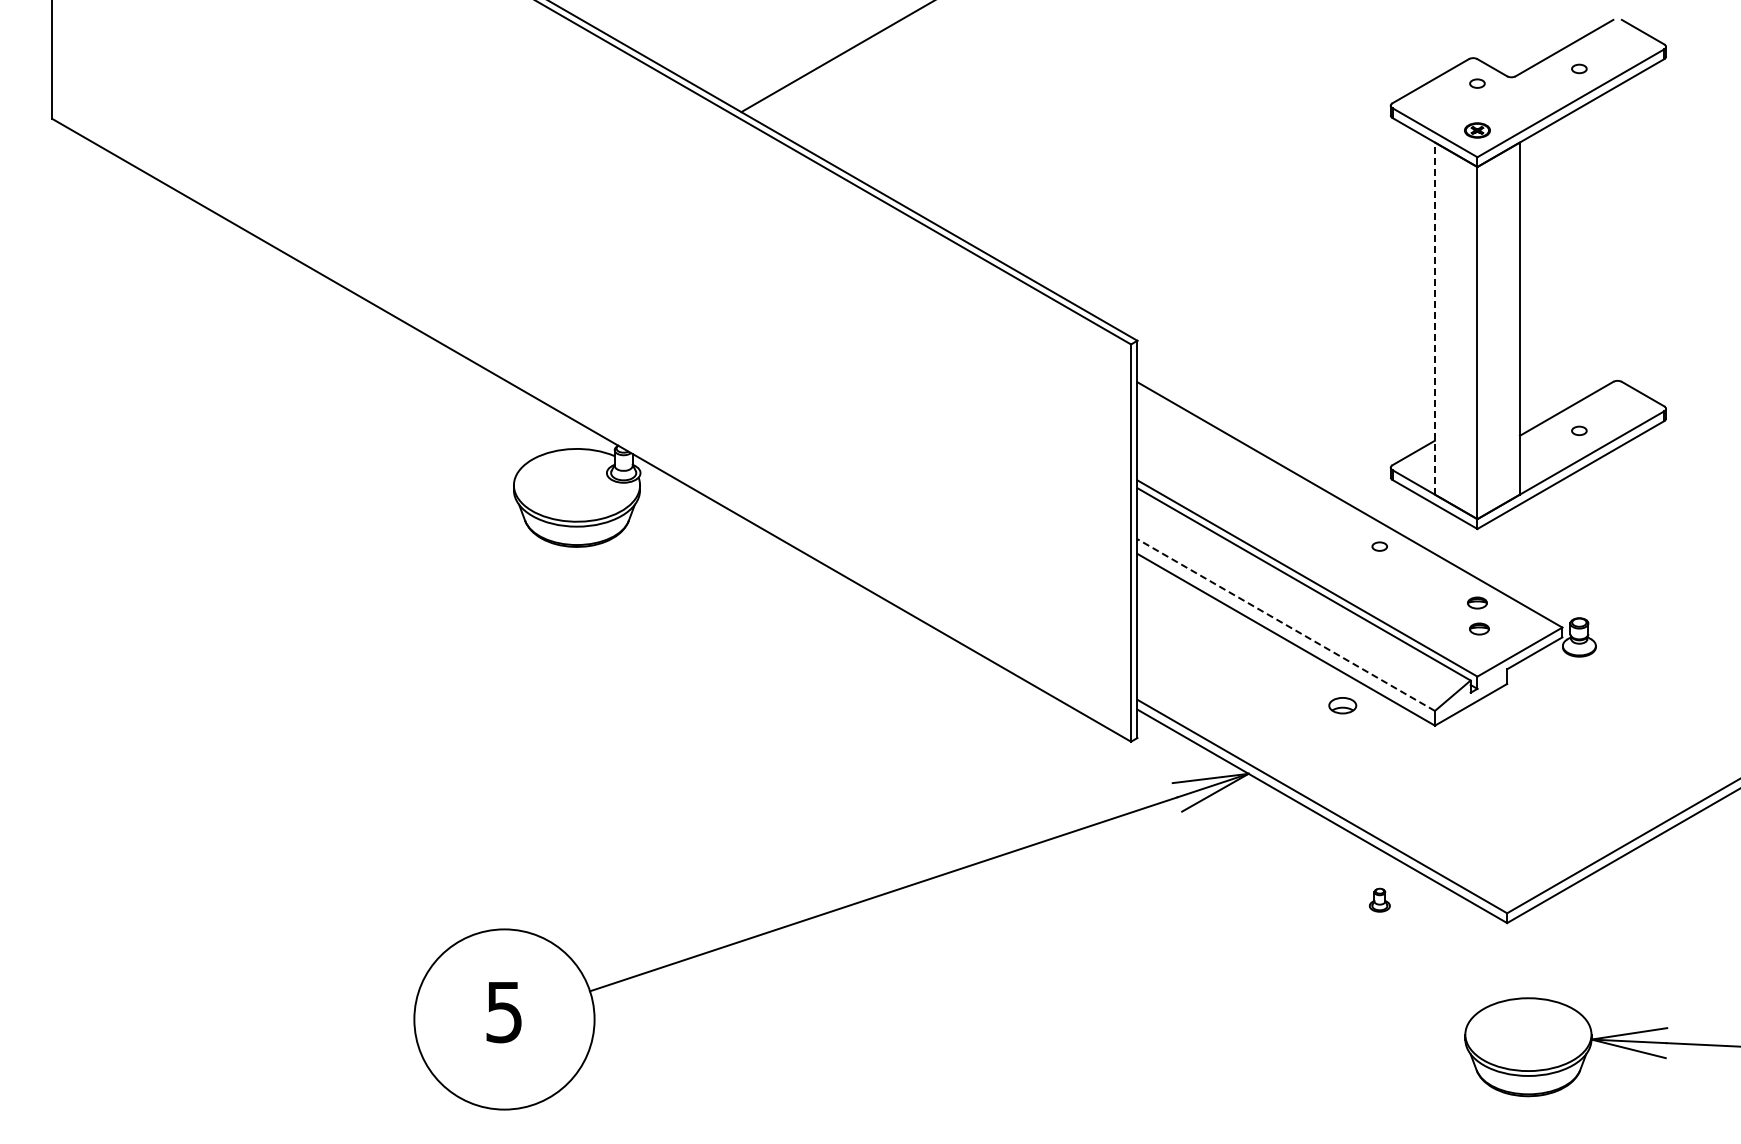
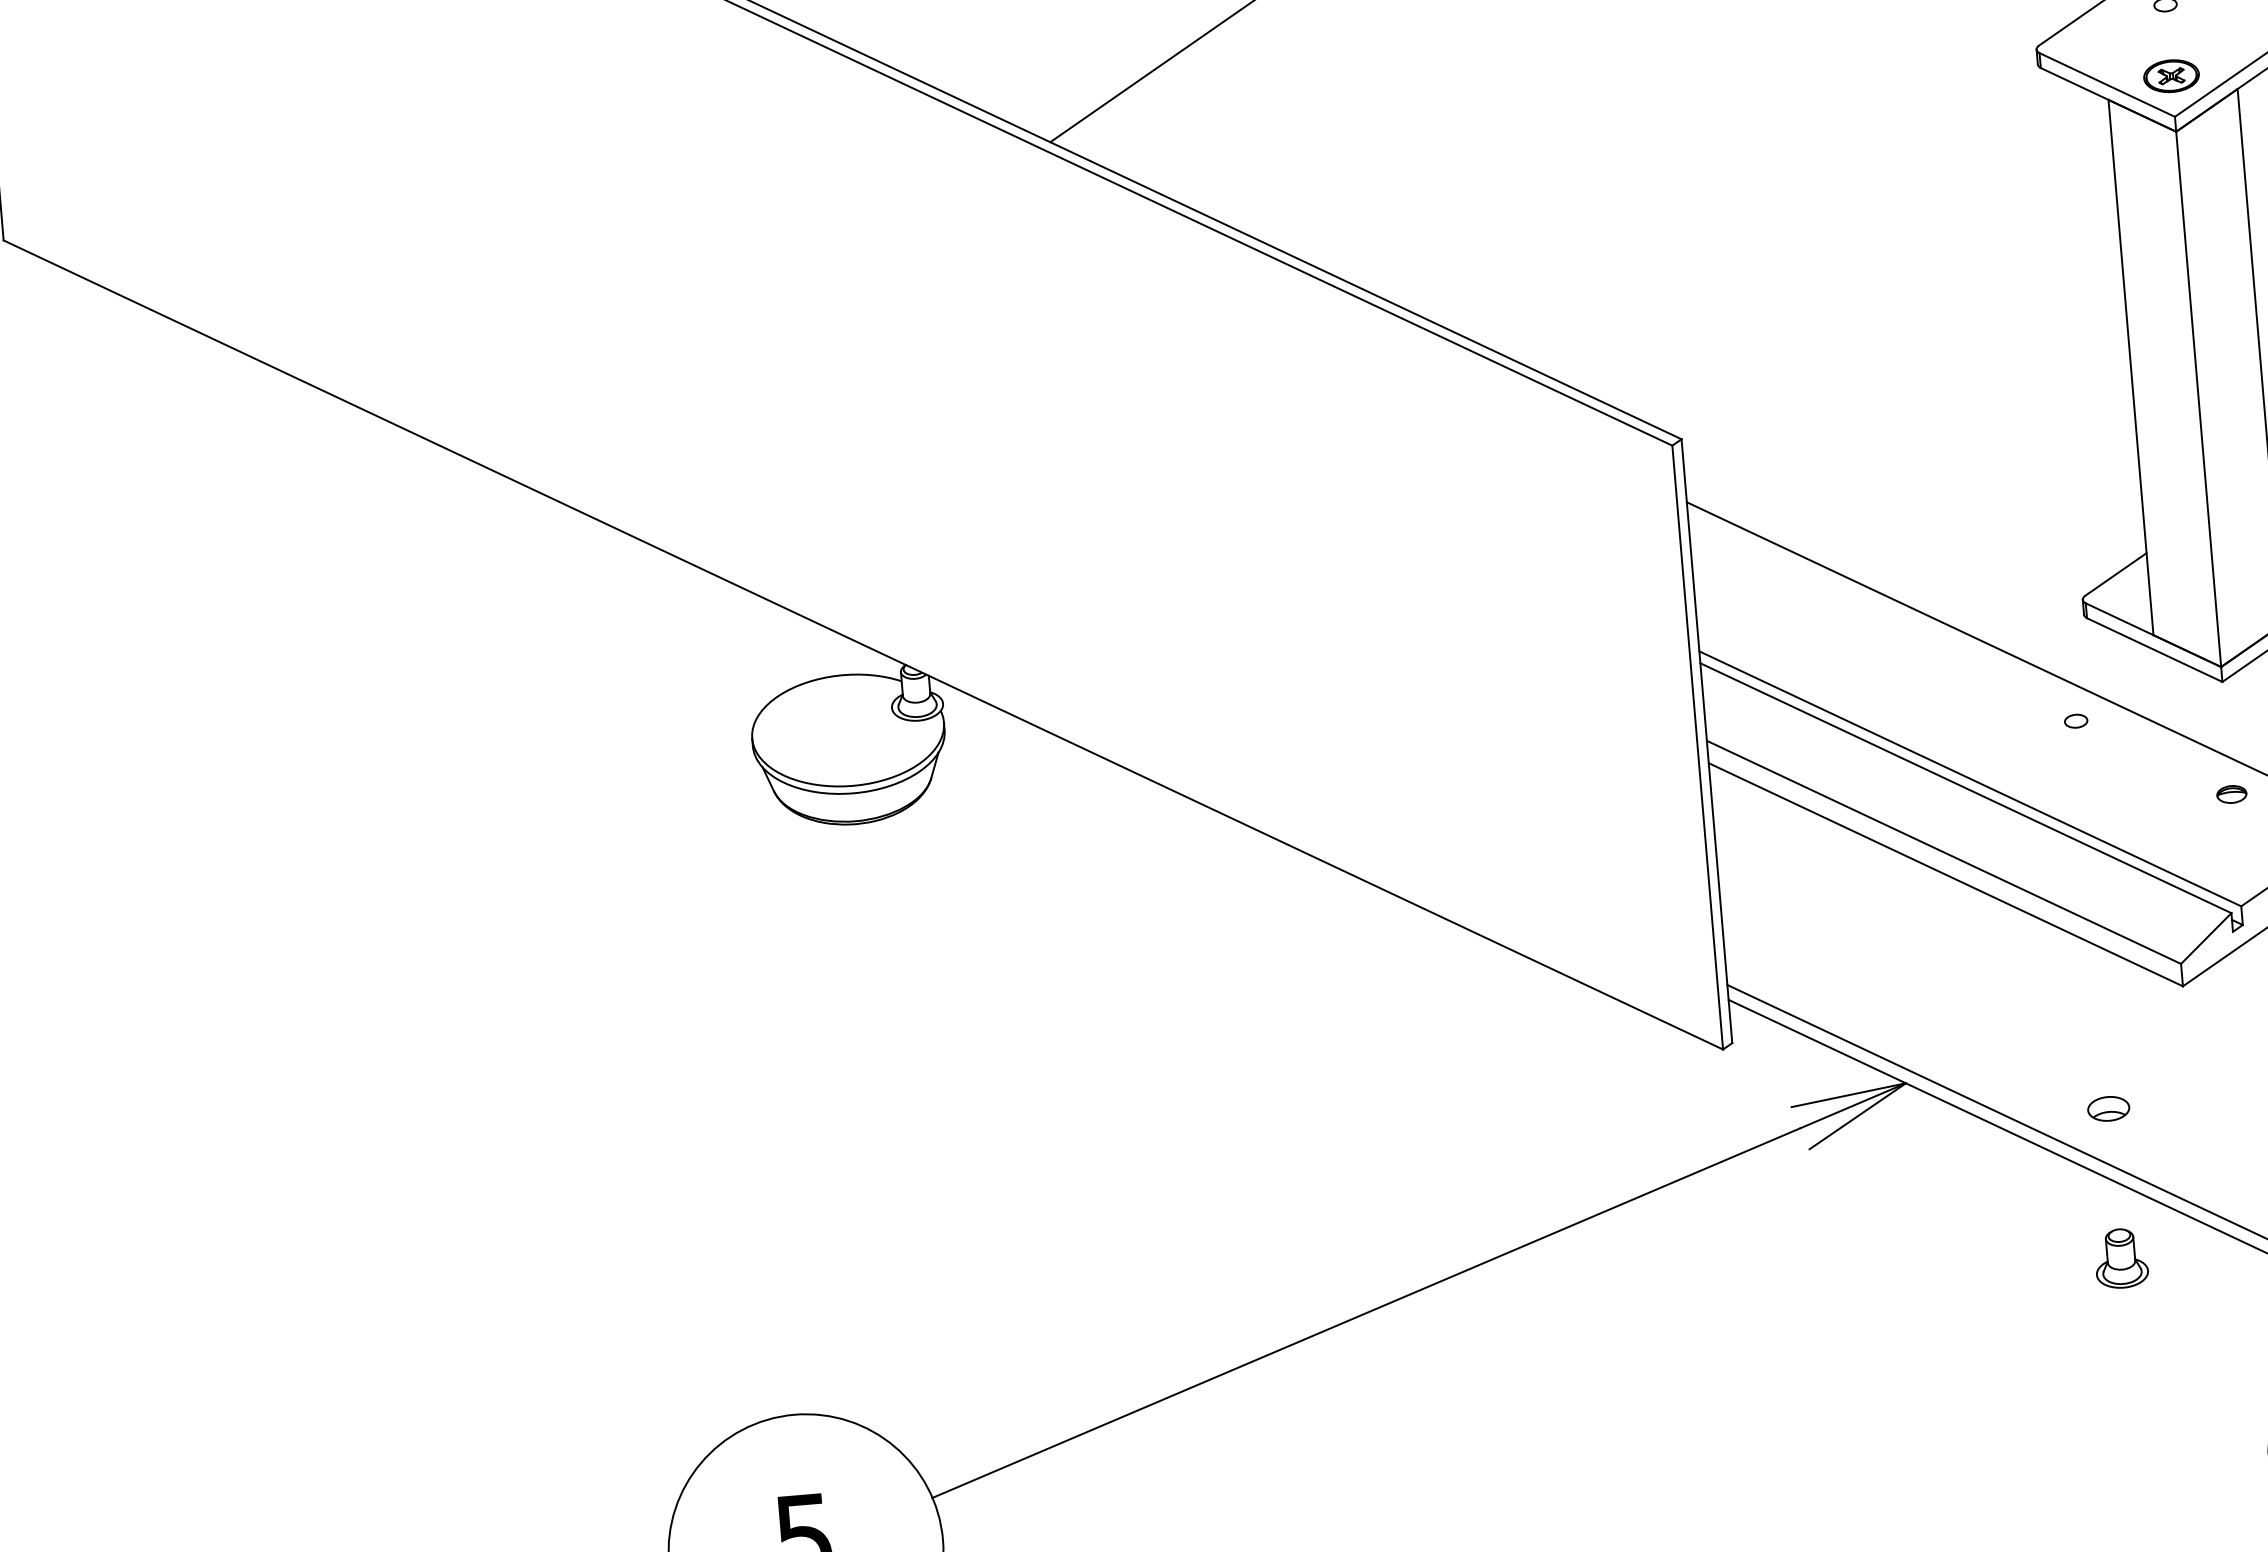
part: (1477, 130) -> (2171, 76), size x1.43
line: (1434, 318) -> (2130, 367), dashed -> solid
line: (1286, 625) -> (1944, 852), dashed -> solid
part: (1479, 628) -> (2238, 832), removed
part: (1342, 705) -> (2108, 1108), moved
part: (1379, 900) -> (2120, 1259), size x1.67

